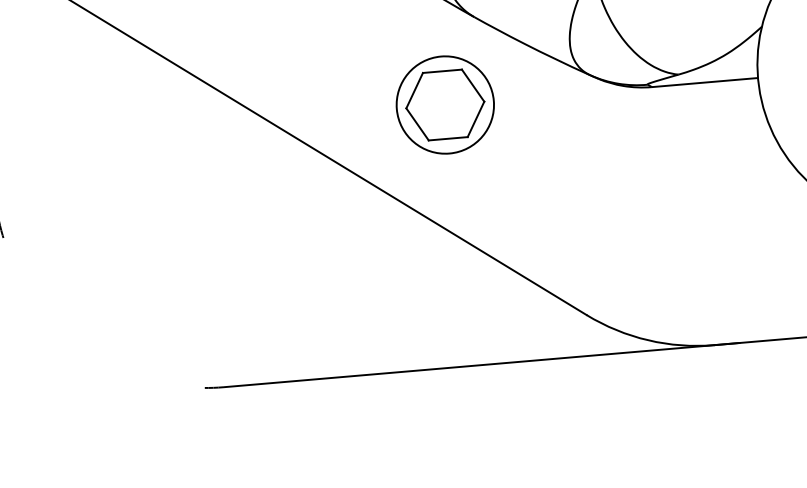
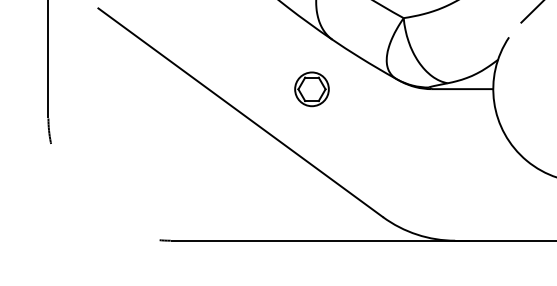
part: (444, 105) -> (311, 89), size x0.6

